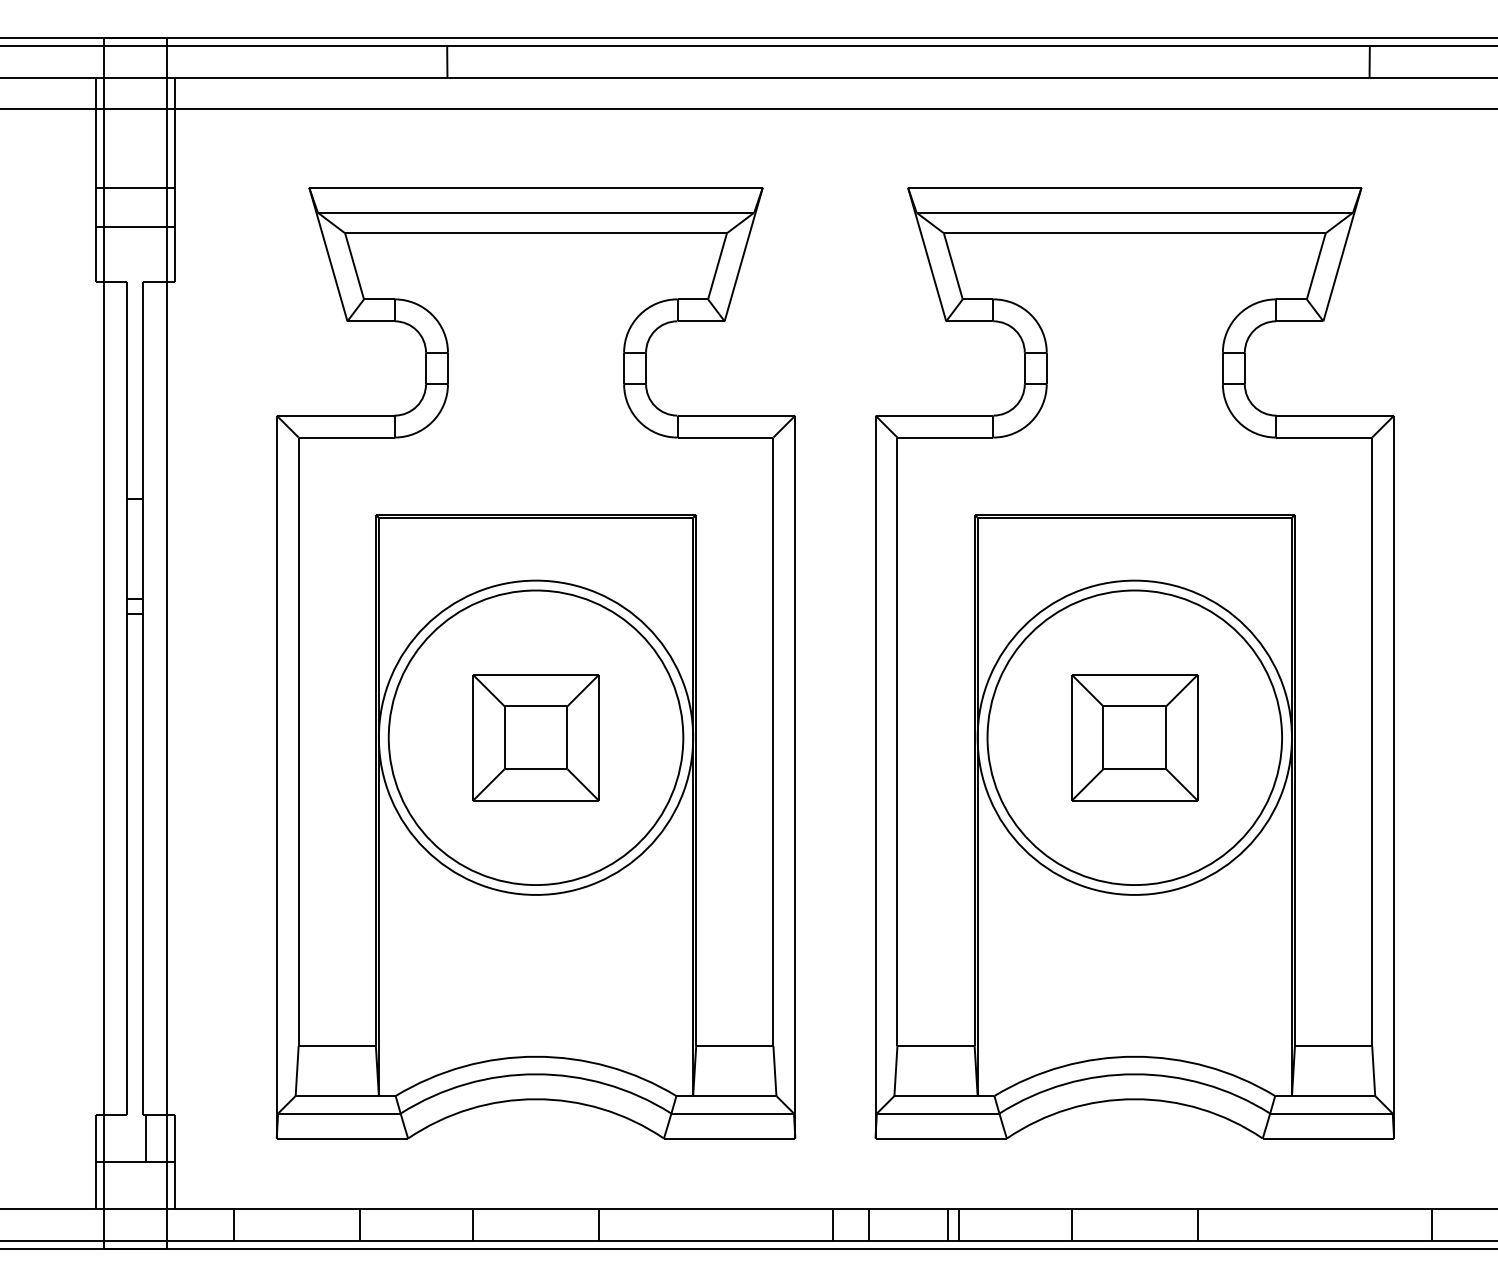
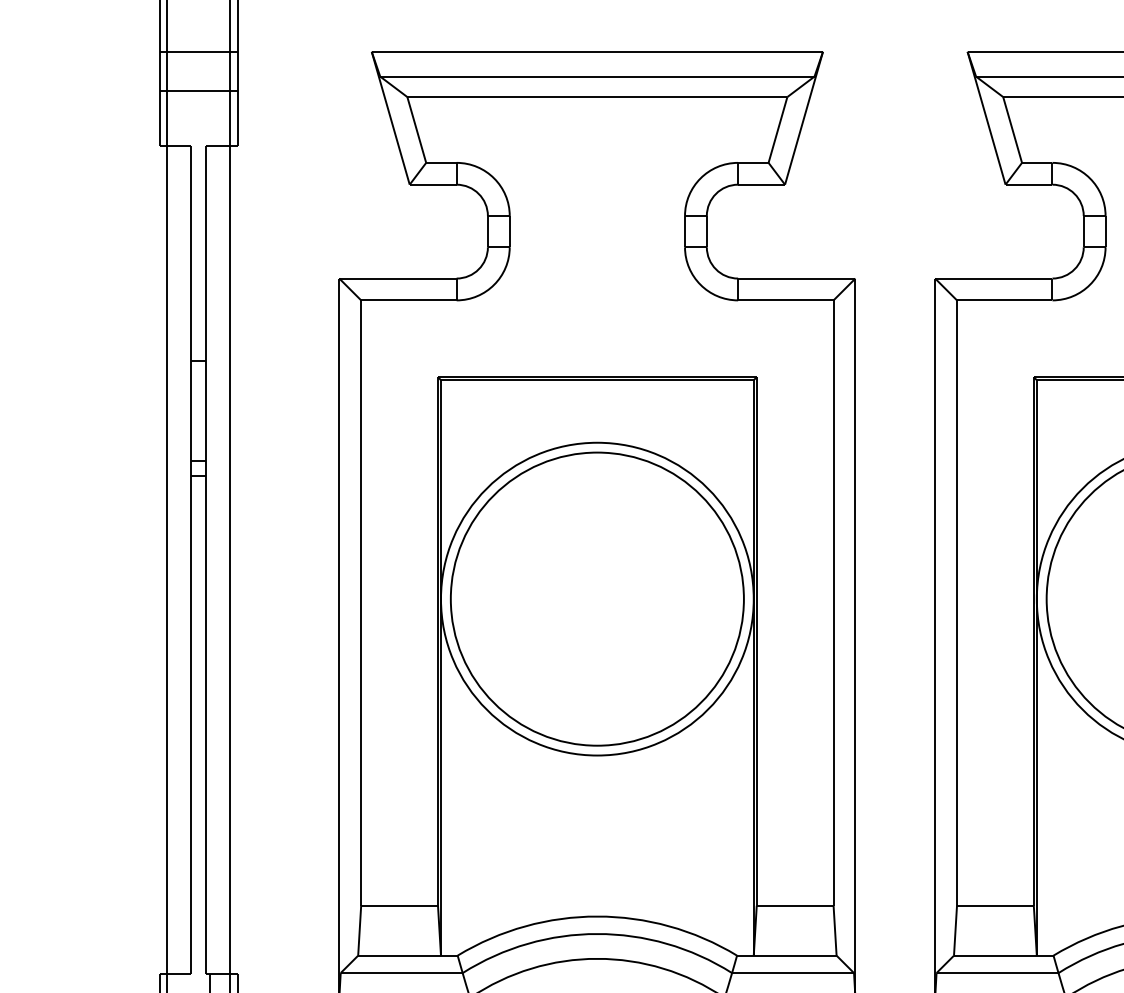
part: (535, 737) -> (596, 598), removed

